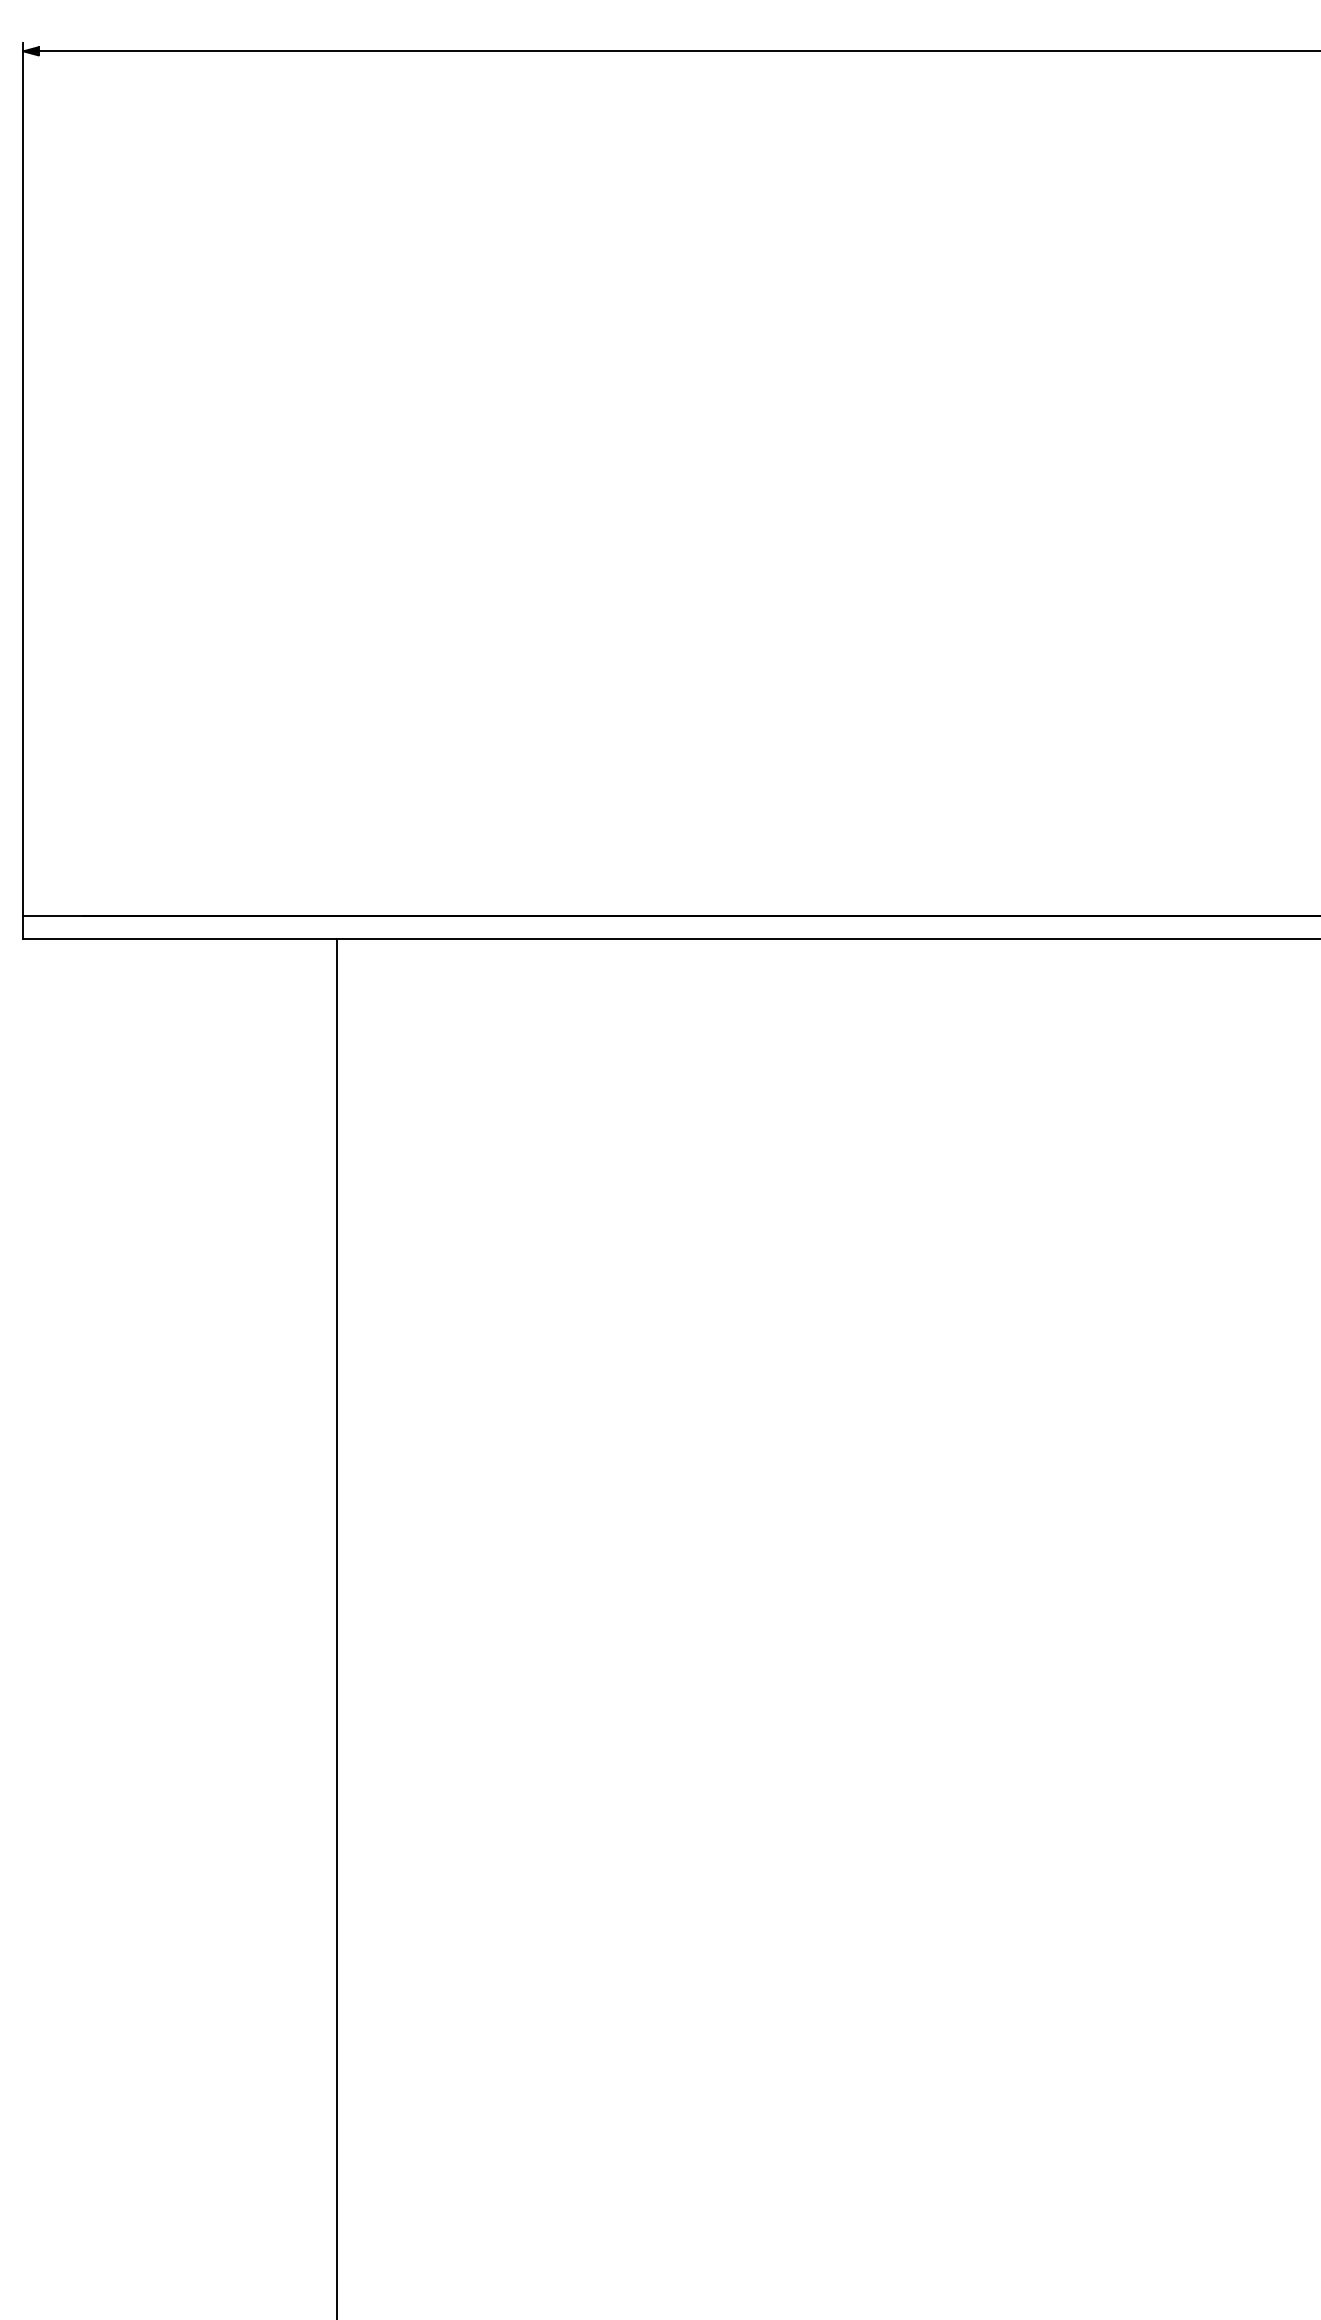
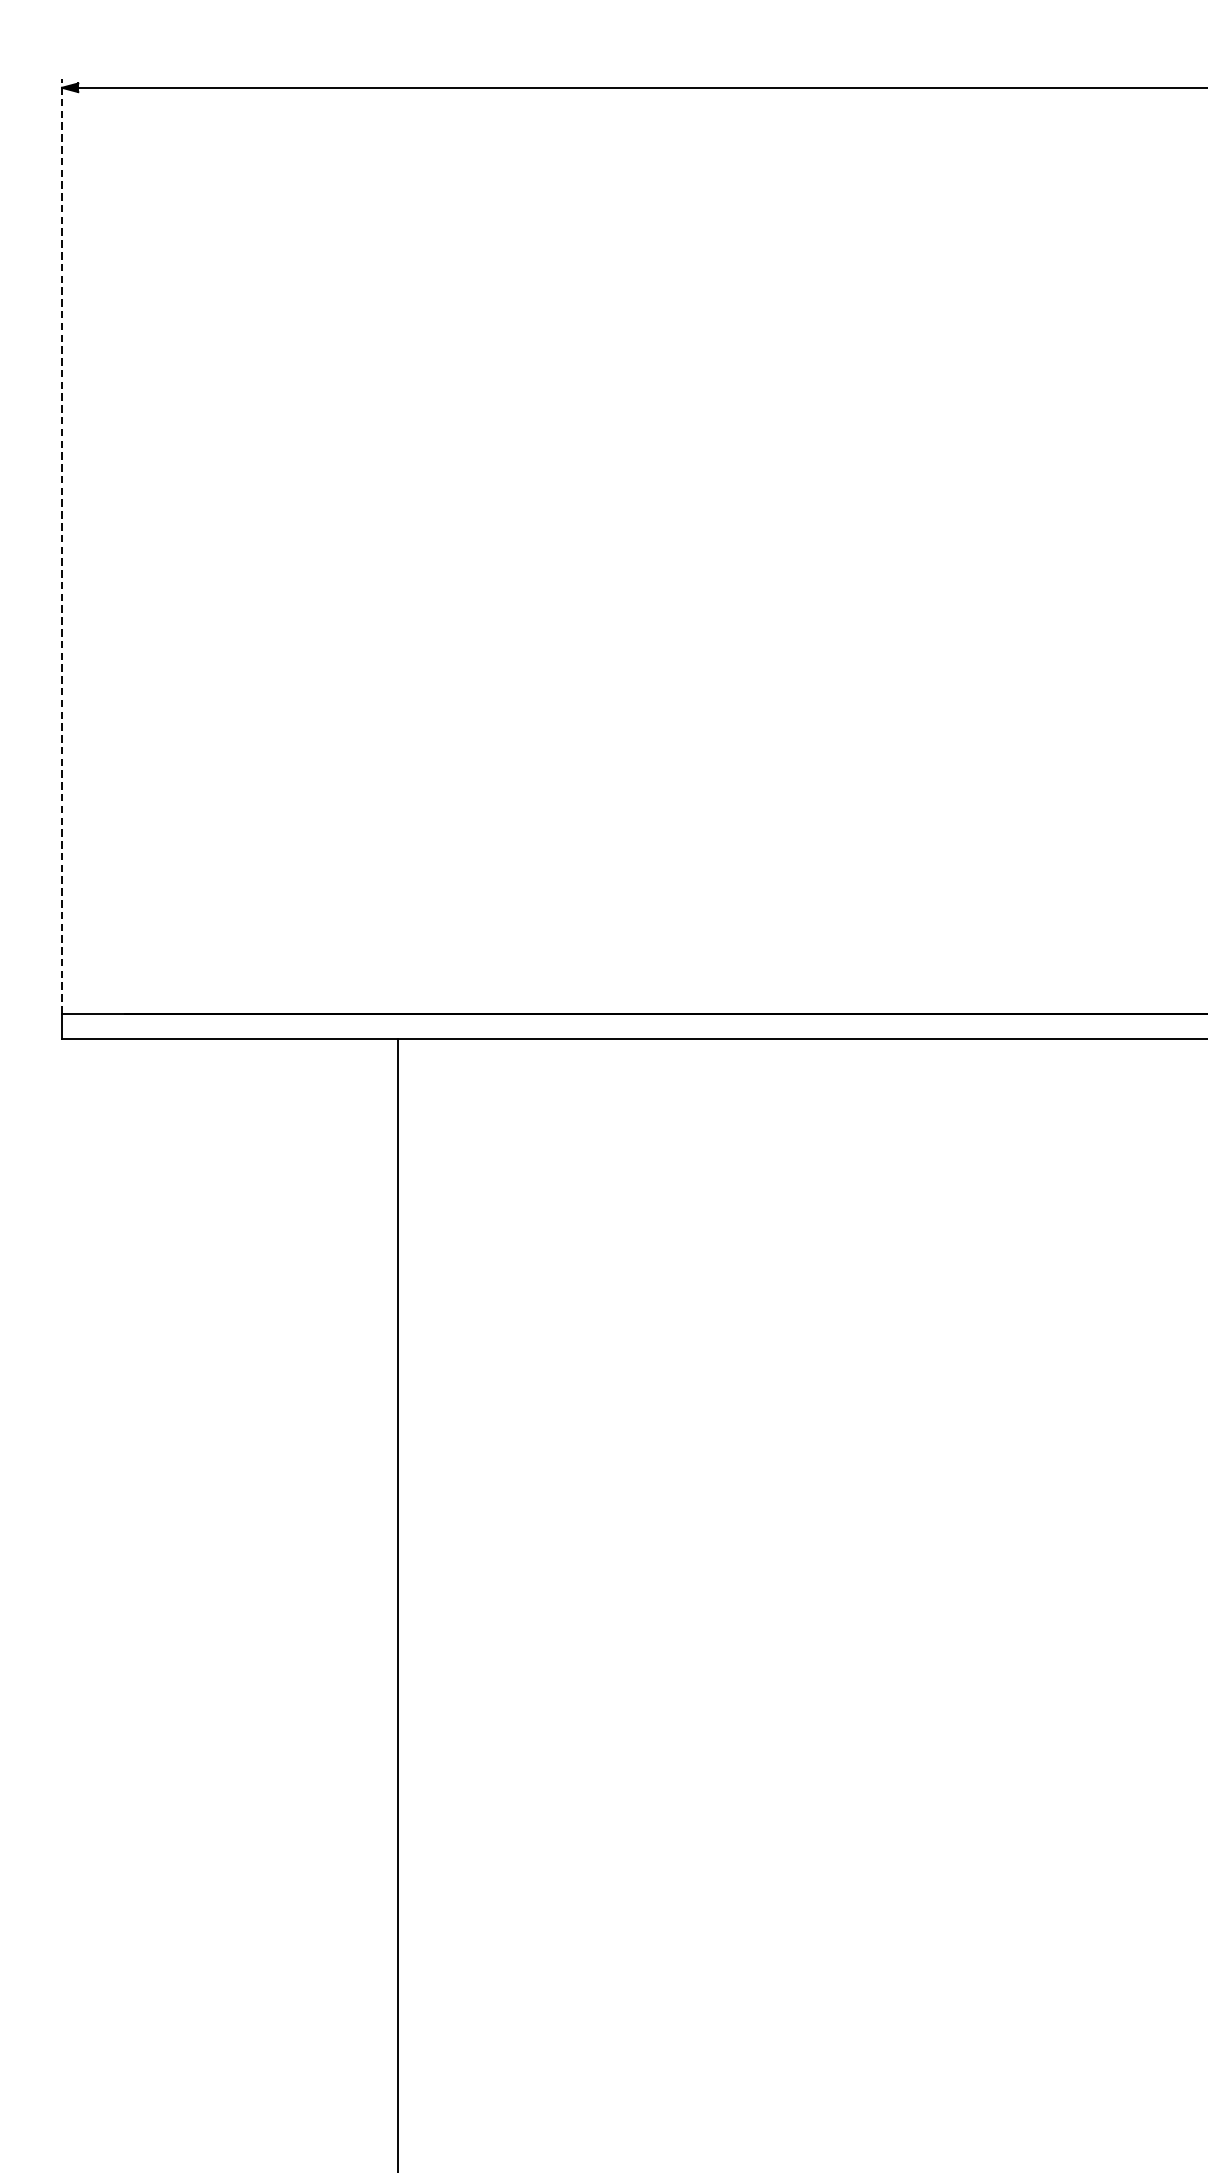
line: (23, 479) -> (62, 546), solid -> dashed

